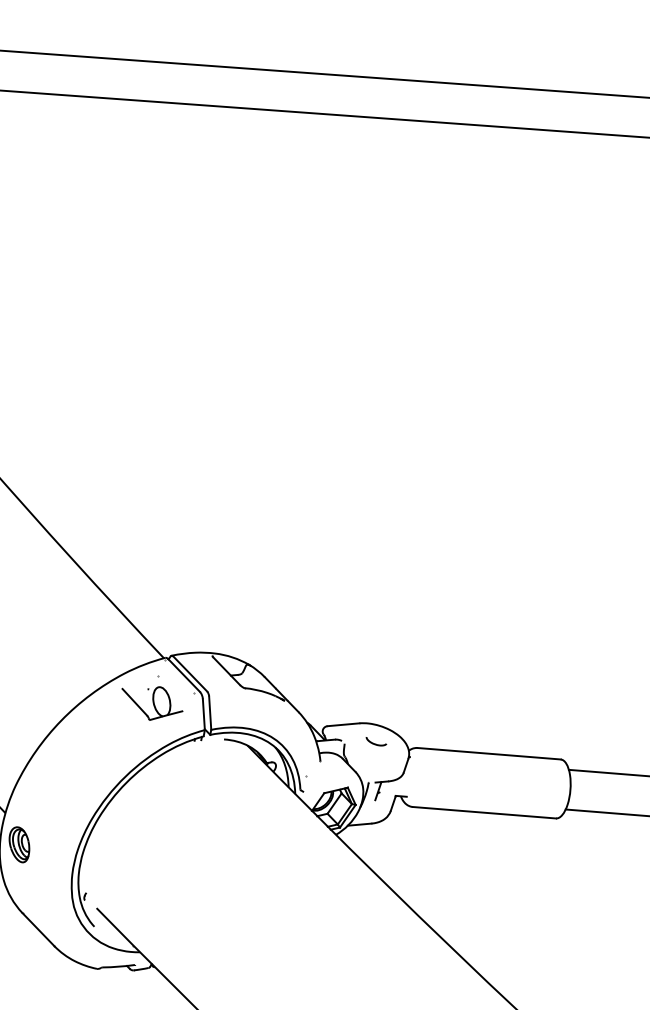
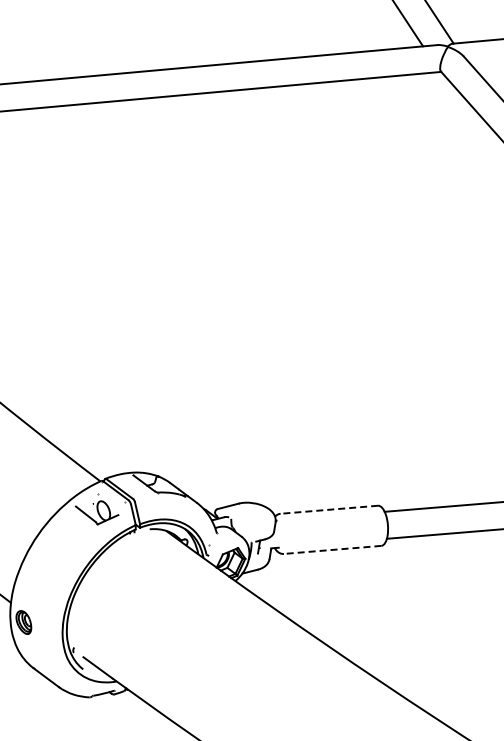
curve: (373, 741) -> (250, 514), removed
line: (489, 753) -> (329, 509), solid -> dashed
line: (484, 812) -> (332, 549), solid -> dashed

